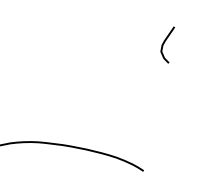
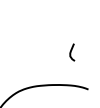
curve: (165, 44) -> (71, 52), moved

